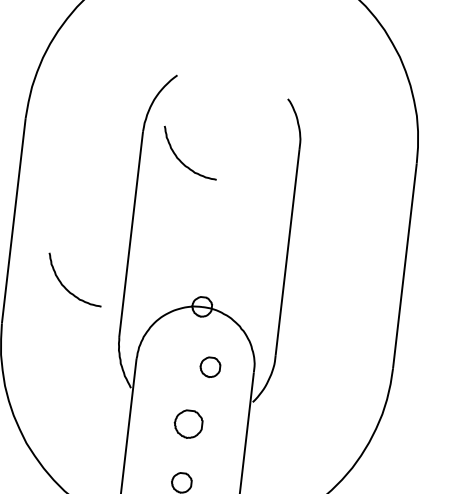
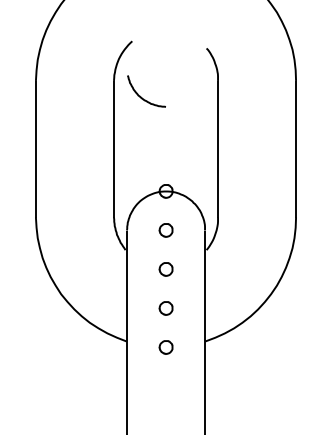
curve: (66, 286) -> (75, 188), removed
part: (209, 367) -> (165, 230), moved
part: (187, 424) -> (165, 269), size x0.71

